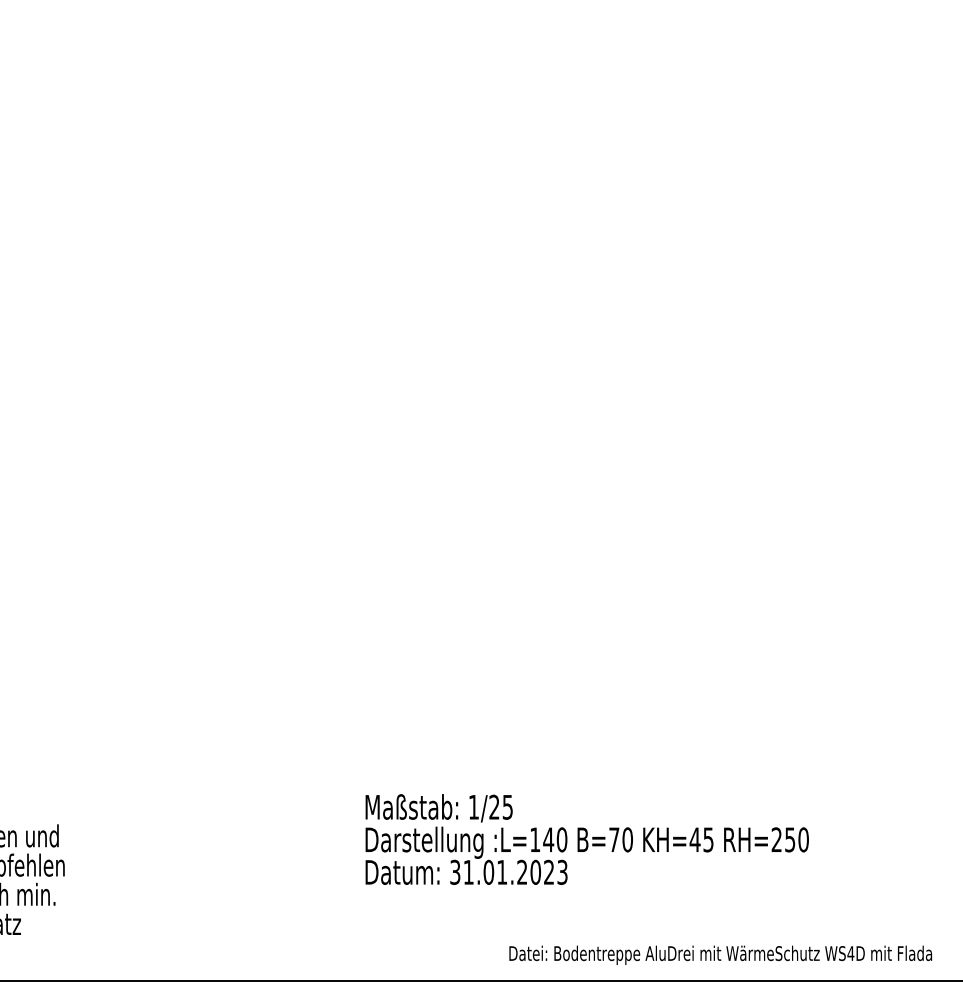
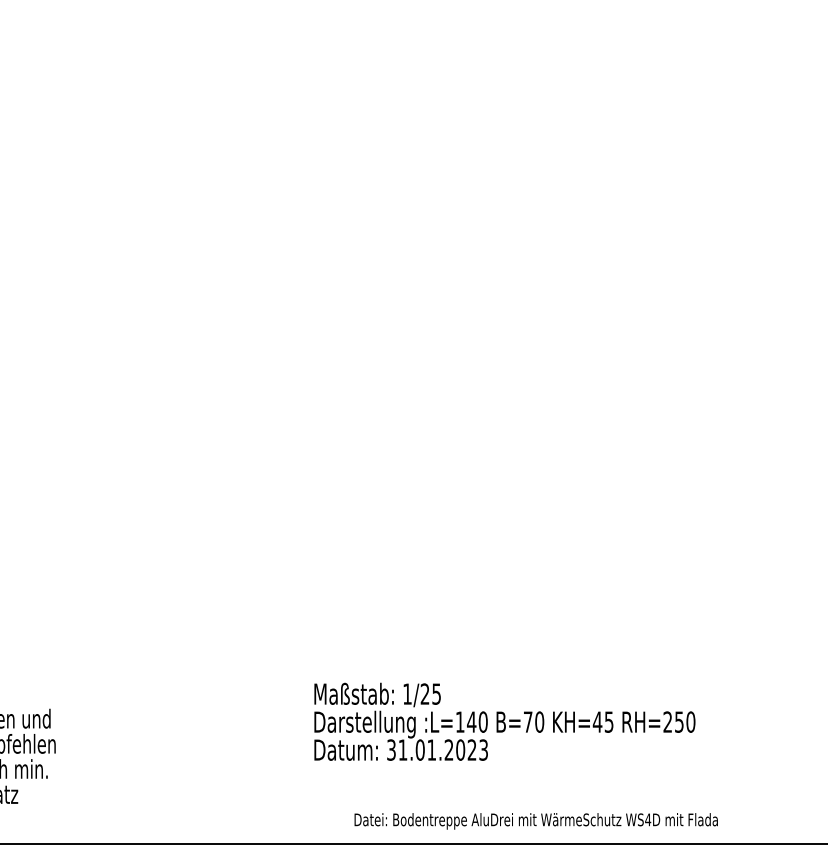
text: (720, 954) -> (536, 820), moved

